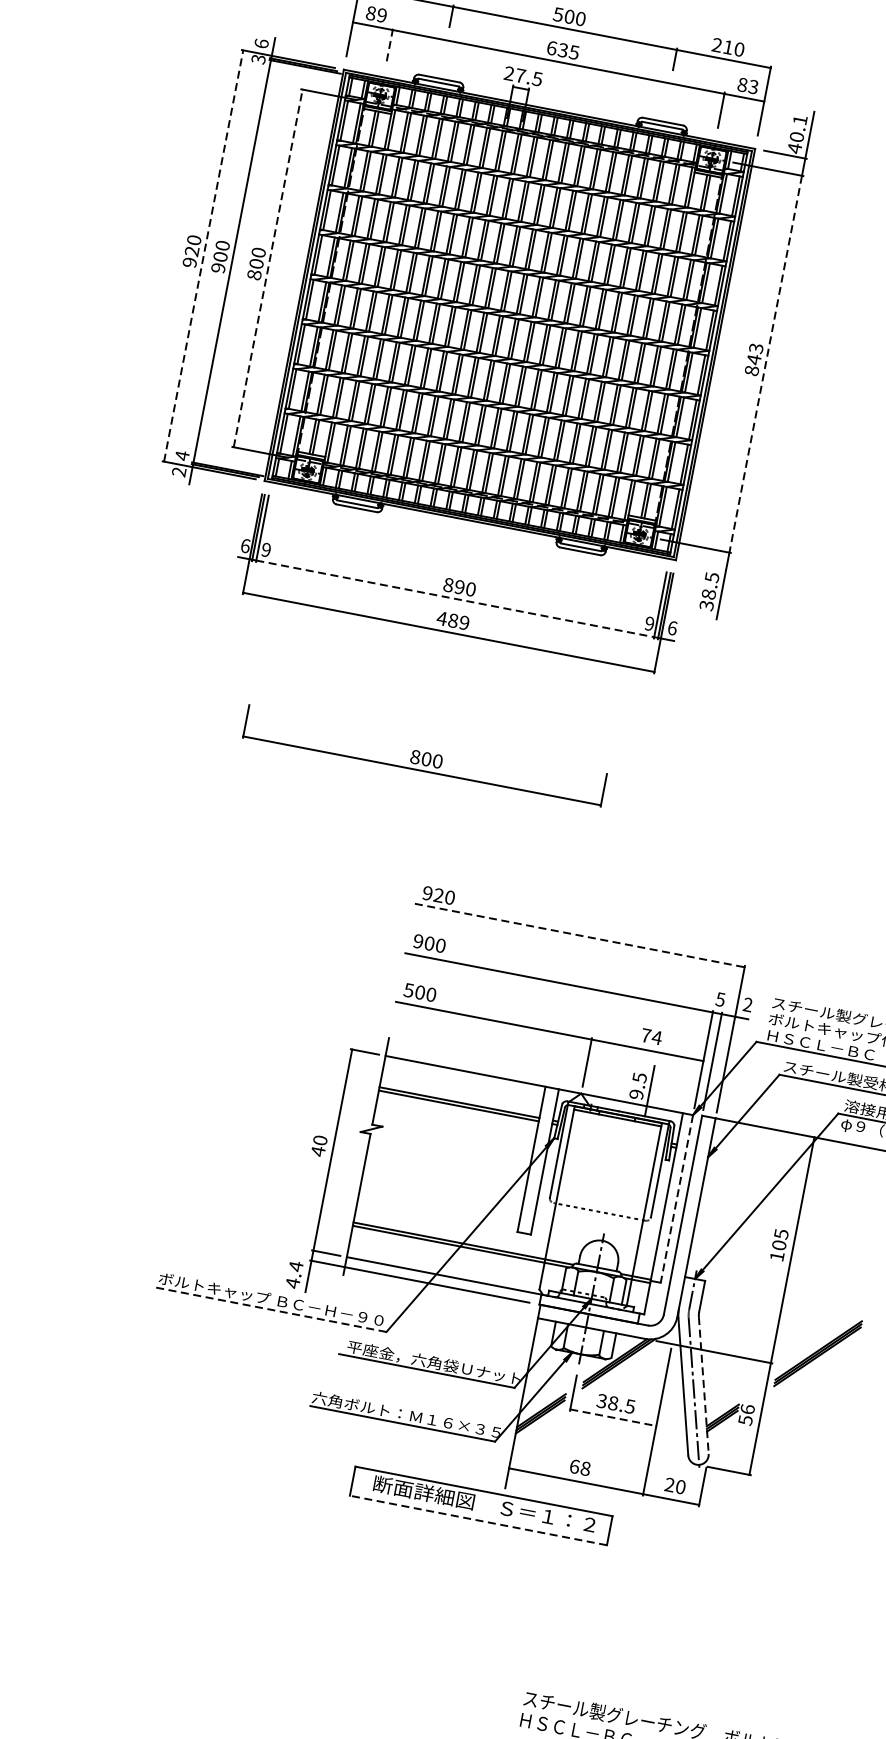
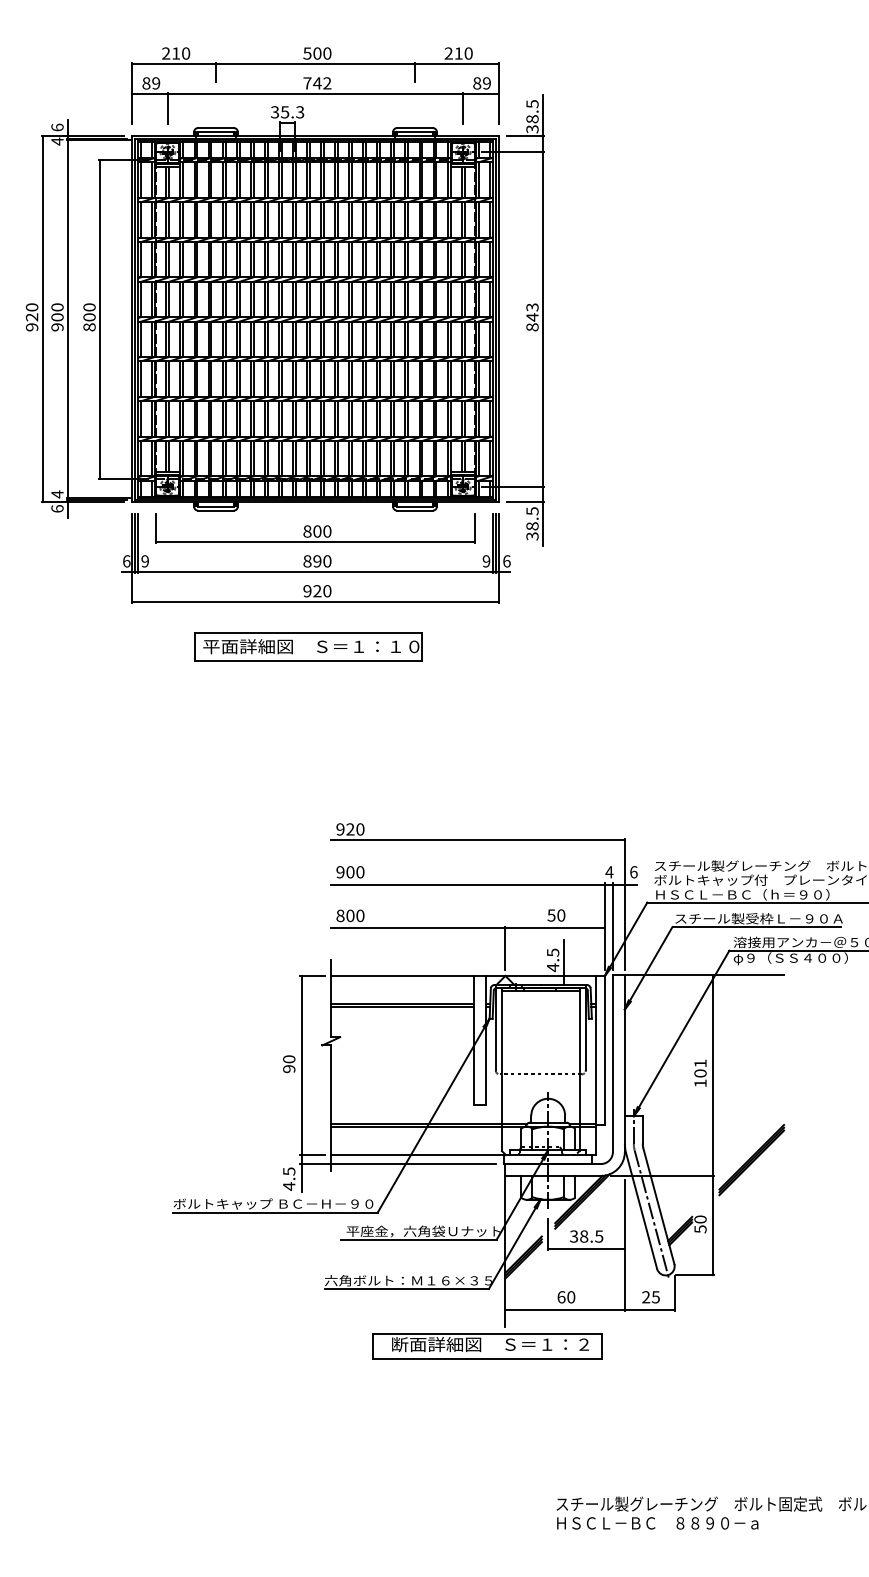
line: (389, 46) -> (167, 108), dashed -> solid
text: (563, 50) -> (317, 83), 635 -> 742
text: (258, 59) -> (57, 141), 3 -> 4
text: (523, 76) -> (287, 112), 27.5 -> 35.3
text: (753, 87) -> (486, 83), 83 -> 89
text: (797, 134) -> (532, 116), 40.1 -> 38.5
line: (203, 254) -> (42, 318), dashed -> solid
line: (268, 267) -> (100, 318), dashed -> solid
line: (766, 364) -> (543, 319), dashed -> solid
text: (179, 471) -> (57, 508), 2 -> 6
line: (706, 566) -> (525, 502), added
line: (455, 599) -> (315, 572), dashed -> solid
text: (453, 621) -> (317, 591), 489 -> 920
part: (431, 680) -> (308, 646), added
part: (425, 755) -> (315, 528), moved
line: (580, 935) -> (478, 840), dashed -> solid
text: (409, 990) -> (340, 915), 500 -> 800
text: (720, 999) -> (609, 872), 5 -> 4
text: (747, 1005) -> (633, 872), 2 -> 6
text: (651, 1036) -> (556, 915), 74 -> 50
text: (635, 1094) -> (552, 967), 9.5 -> 4.5
text: (318, 1150) -> (289, 1068), 40 -> 90
line: (676, 1198) -> (604, 1050), dashed -> solid
text: (781, 1234) -> (700, 1063), 105 -> 101
text: (296, 1266) -> (289, 1171), 4.4 -> 4.5
line: (271, 1309) -> (275, 1212), dashed -> solid
line: (703, 1385) -> (658, 1206), dashed -> solid
text: (747, 1409) -> (700, 1219), 56 -> 50
line: (614, 1417) -> (587, 1248), dashed -> solid
text: (585, 1469) -> (571, 1297), 68 -> 60
text: (680, 1487) -> (655, 1297), 20 -> 25
line: (478, 1520) -> (487, 1359), dashed -> solid

